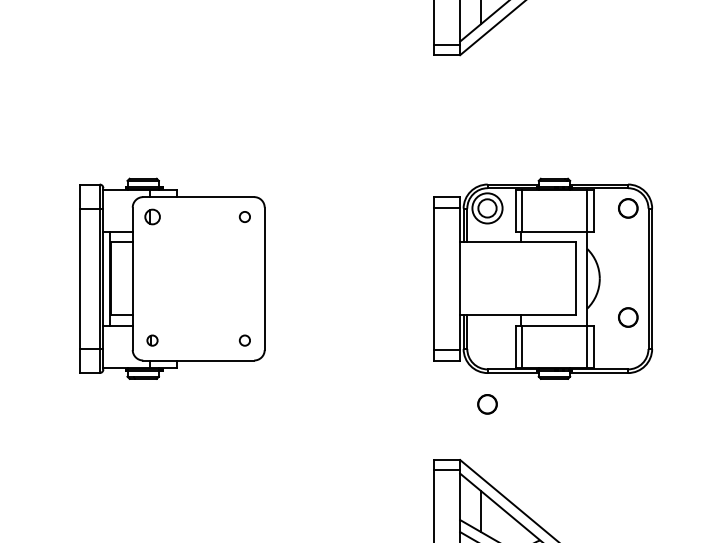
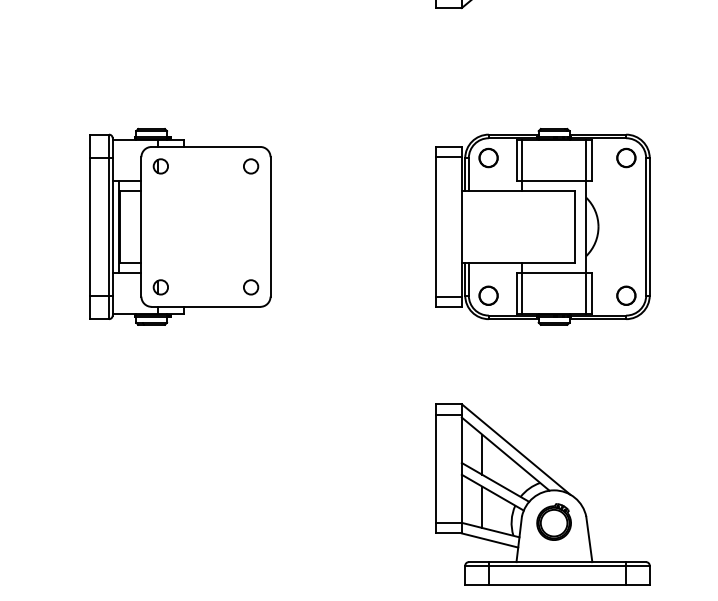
circle: (487, 207) -> (488, 157), size x0.62
circle: (245, 217) -> (251, 166), size x1.43
circle: (628, 317) -> (626, 295), moved
part: (152, 340) -> (160, 287), size x1.43
circle: (245, 340) -> (251, 287), size x1.43
circle: (487, 404) -> (488, 295), moved

